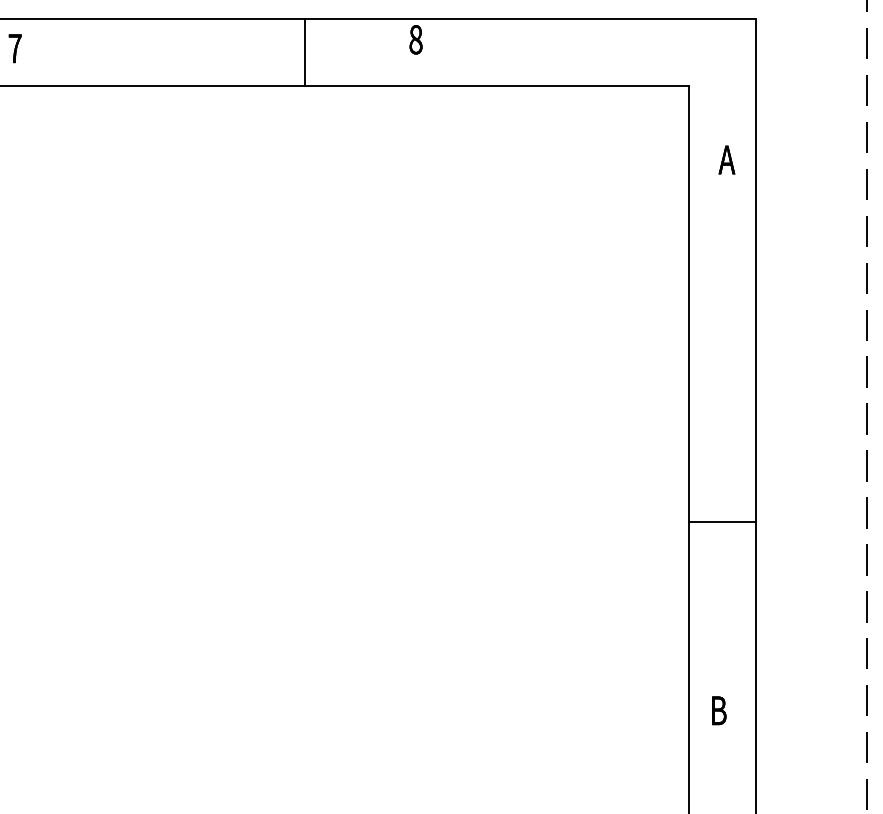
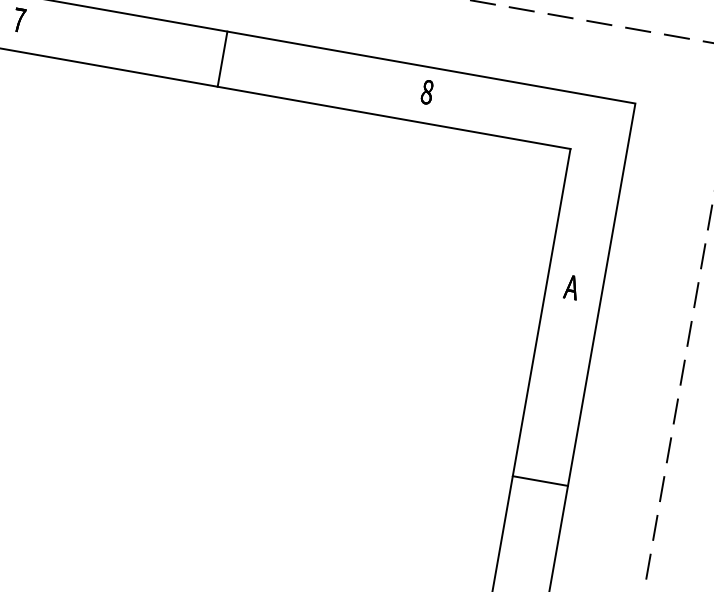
text: (415, 39) -> (426, 91), moved
line: (304, 51) -> (222, 58), moved
text: (726, 159) -> (571, 286), moved
line: (721, 521) -> (539, 480), moved

